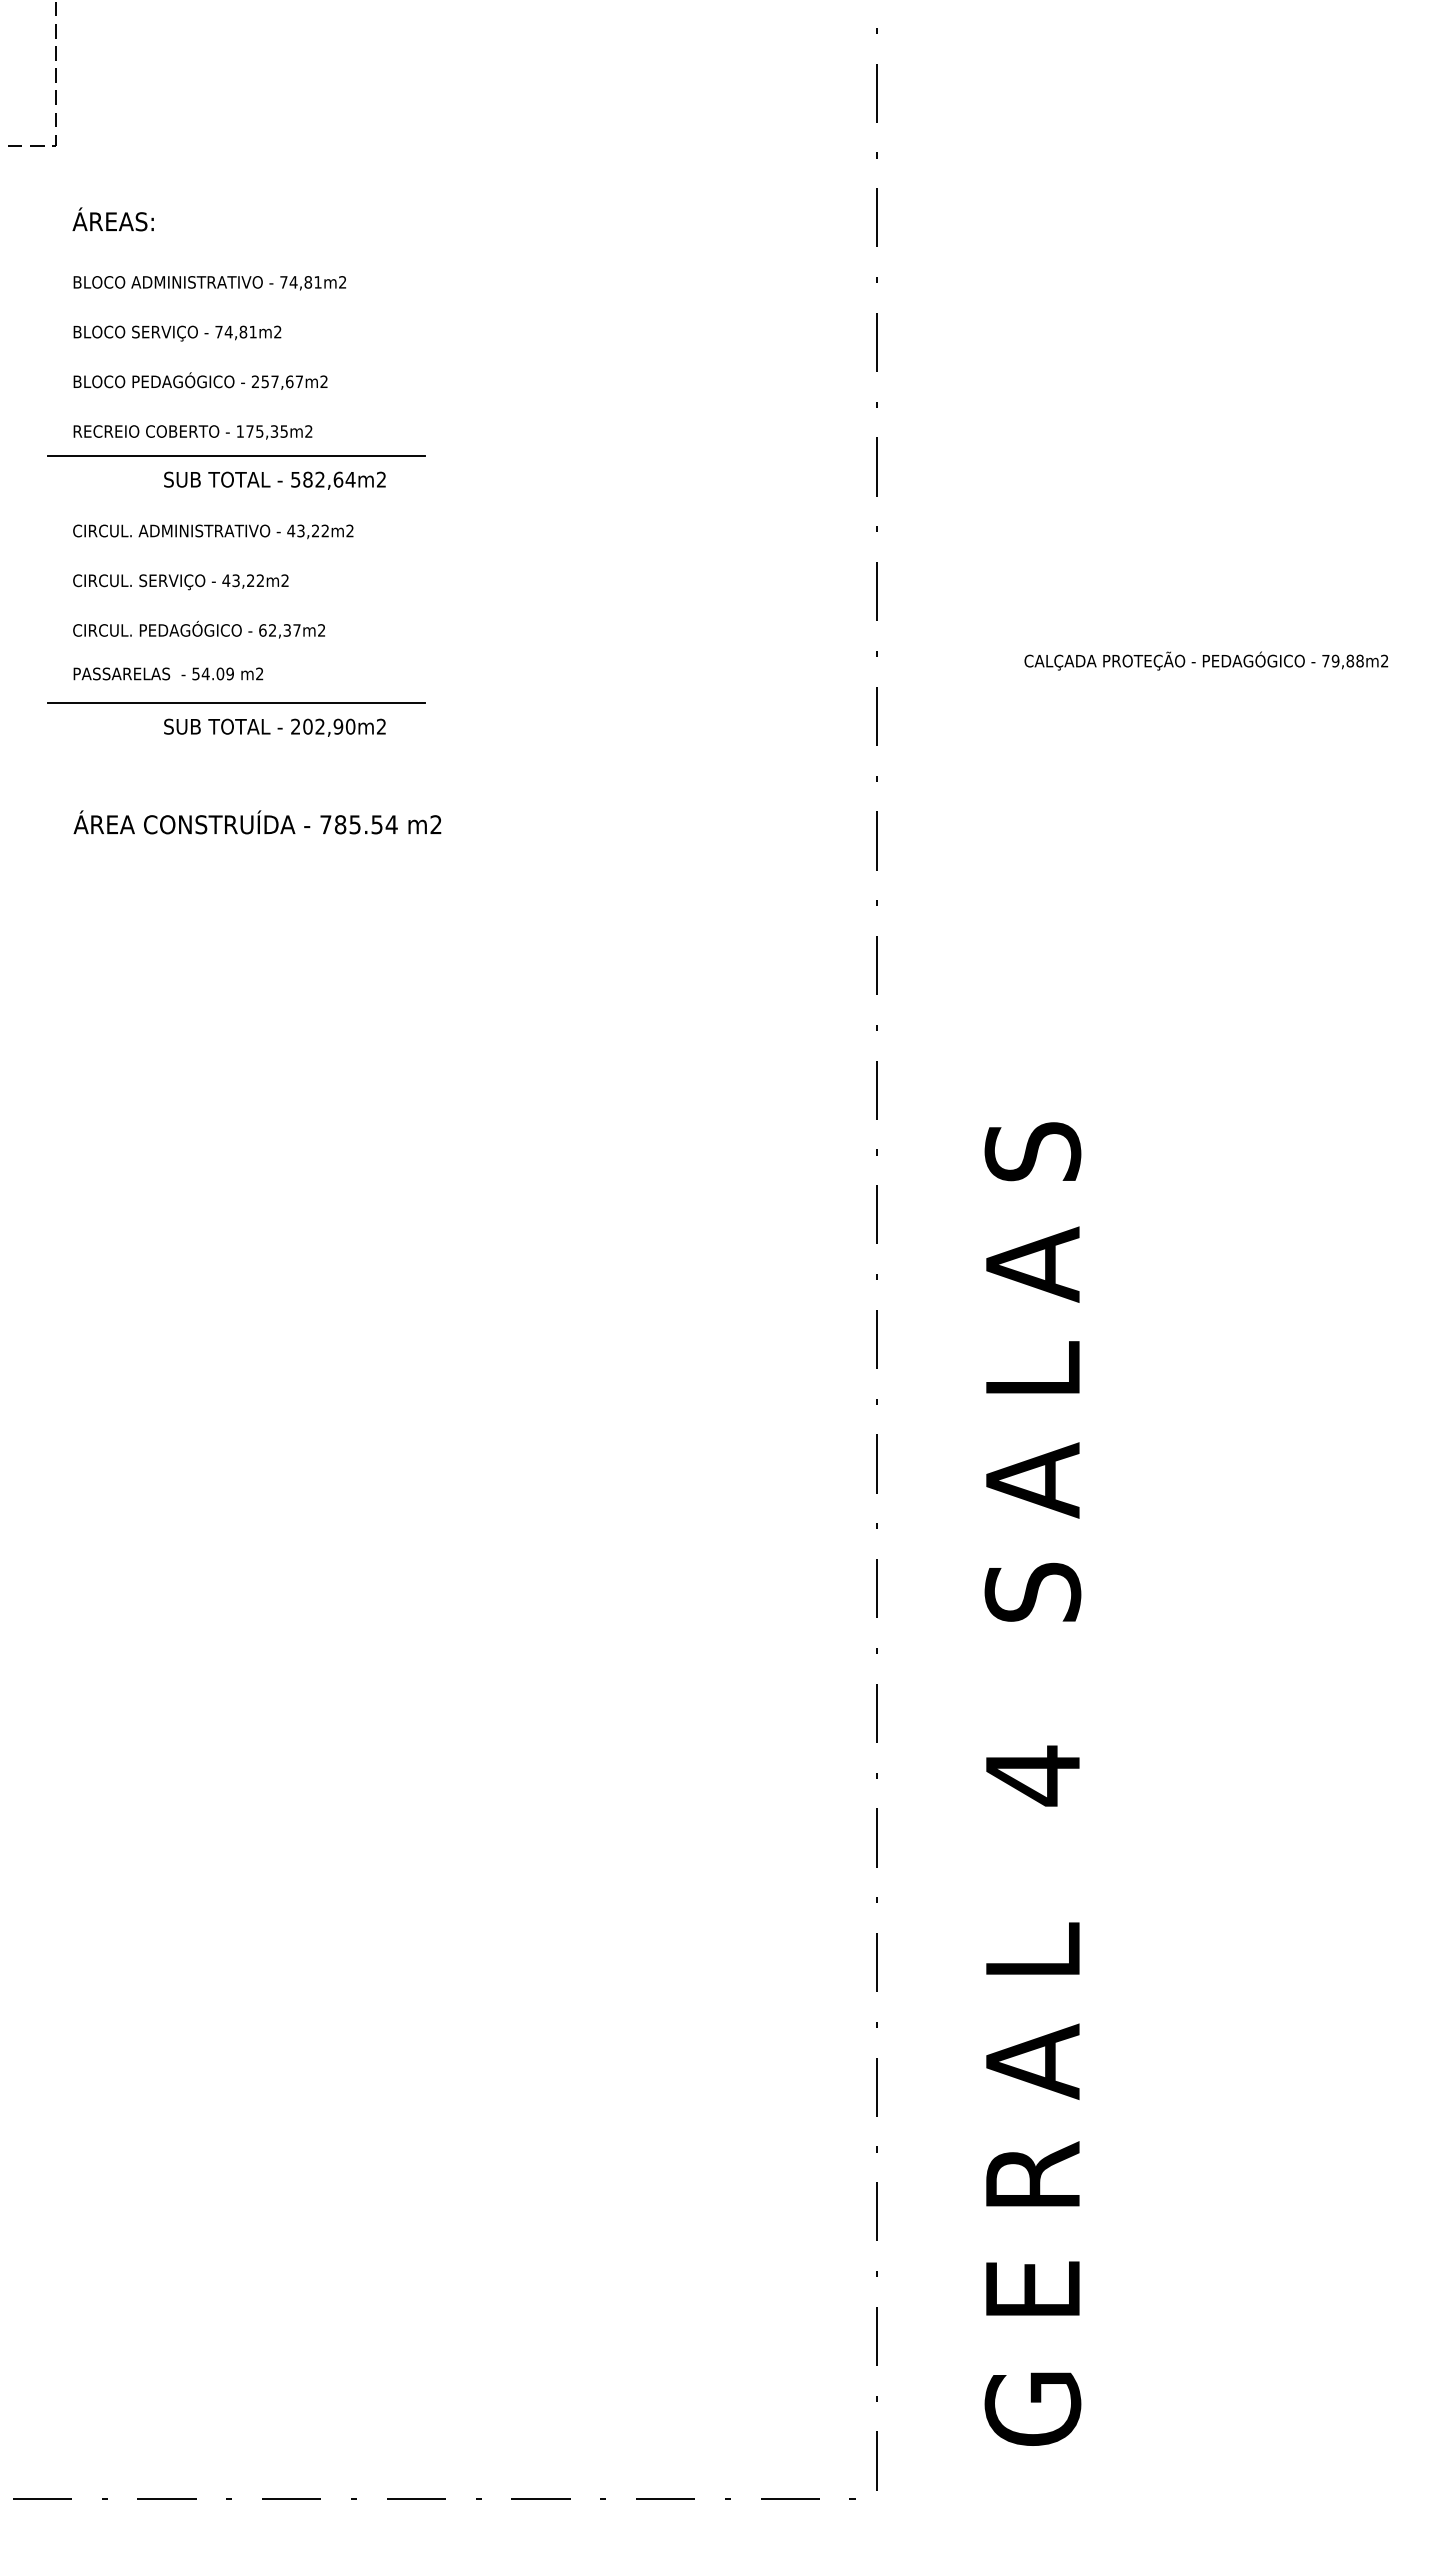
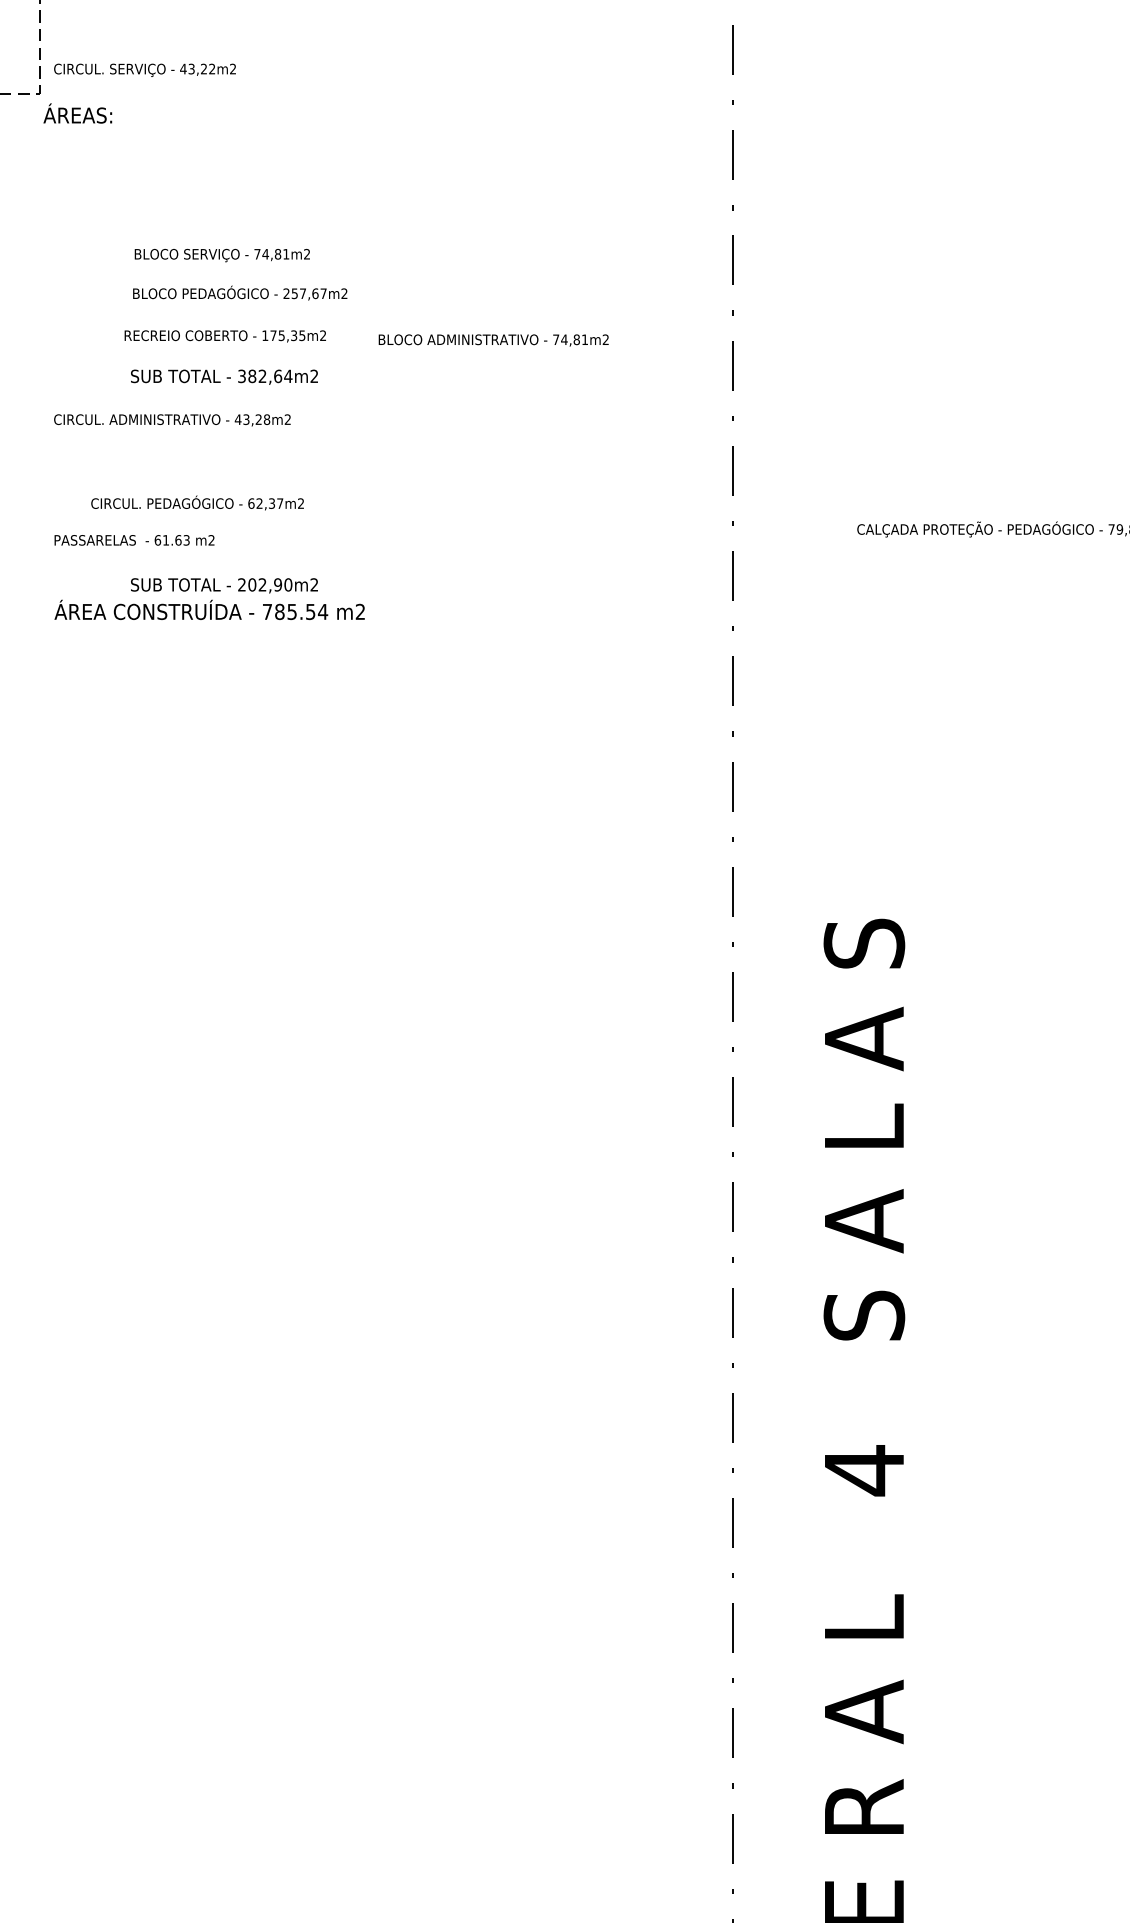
text: (112, 219) -> (77, 113), moved
text: (209, 283) -> (493, 340), moved
text: (177, 333) -> (222, 255), moved
text: (200, 380) -> (240, 292), moved
text: (192, 432) -> (224, 336), moved
line: (236, 456) -> (192, 356), removed
text: (295, 478) -> (241, 375), 582,64m2 -> 382,64m2
text: (325, 530) -> (267, 419), 43,22m2 -> 43,28m2
text: (180, 582) -> (144, 70), moved
text: (198, 629) -> (197, 502), moved
text: (212, 673) -> (171, 539), 54.09 -> 61.63
line: (236, 703) -> (192, 565), removed
text: (257, 822) -> (209, 610), moved

